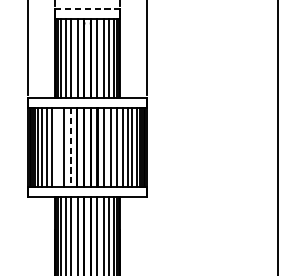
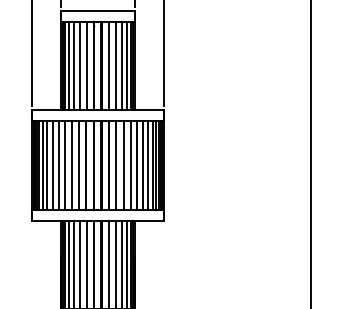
line: (87, 9) -> (97, 10), dashed -> solid
line: (57, 147) -> (64, 165), added
line: (71, 148) -> (79, 166), dashed -> solid

